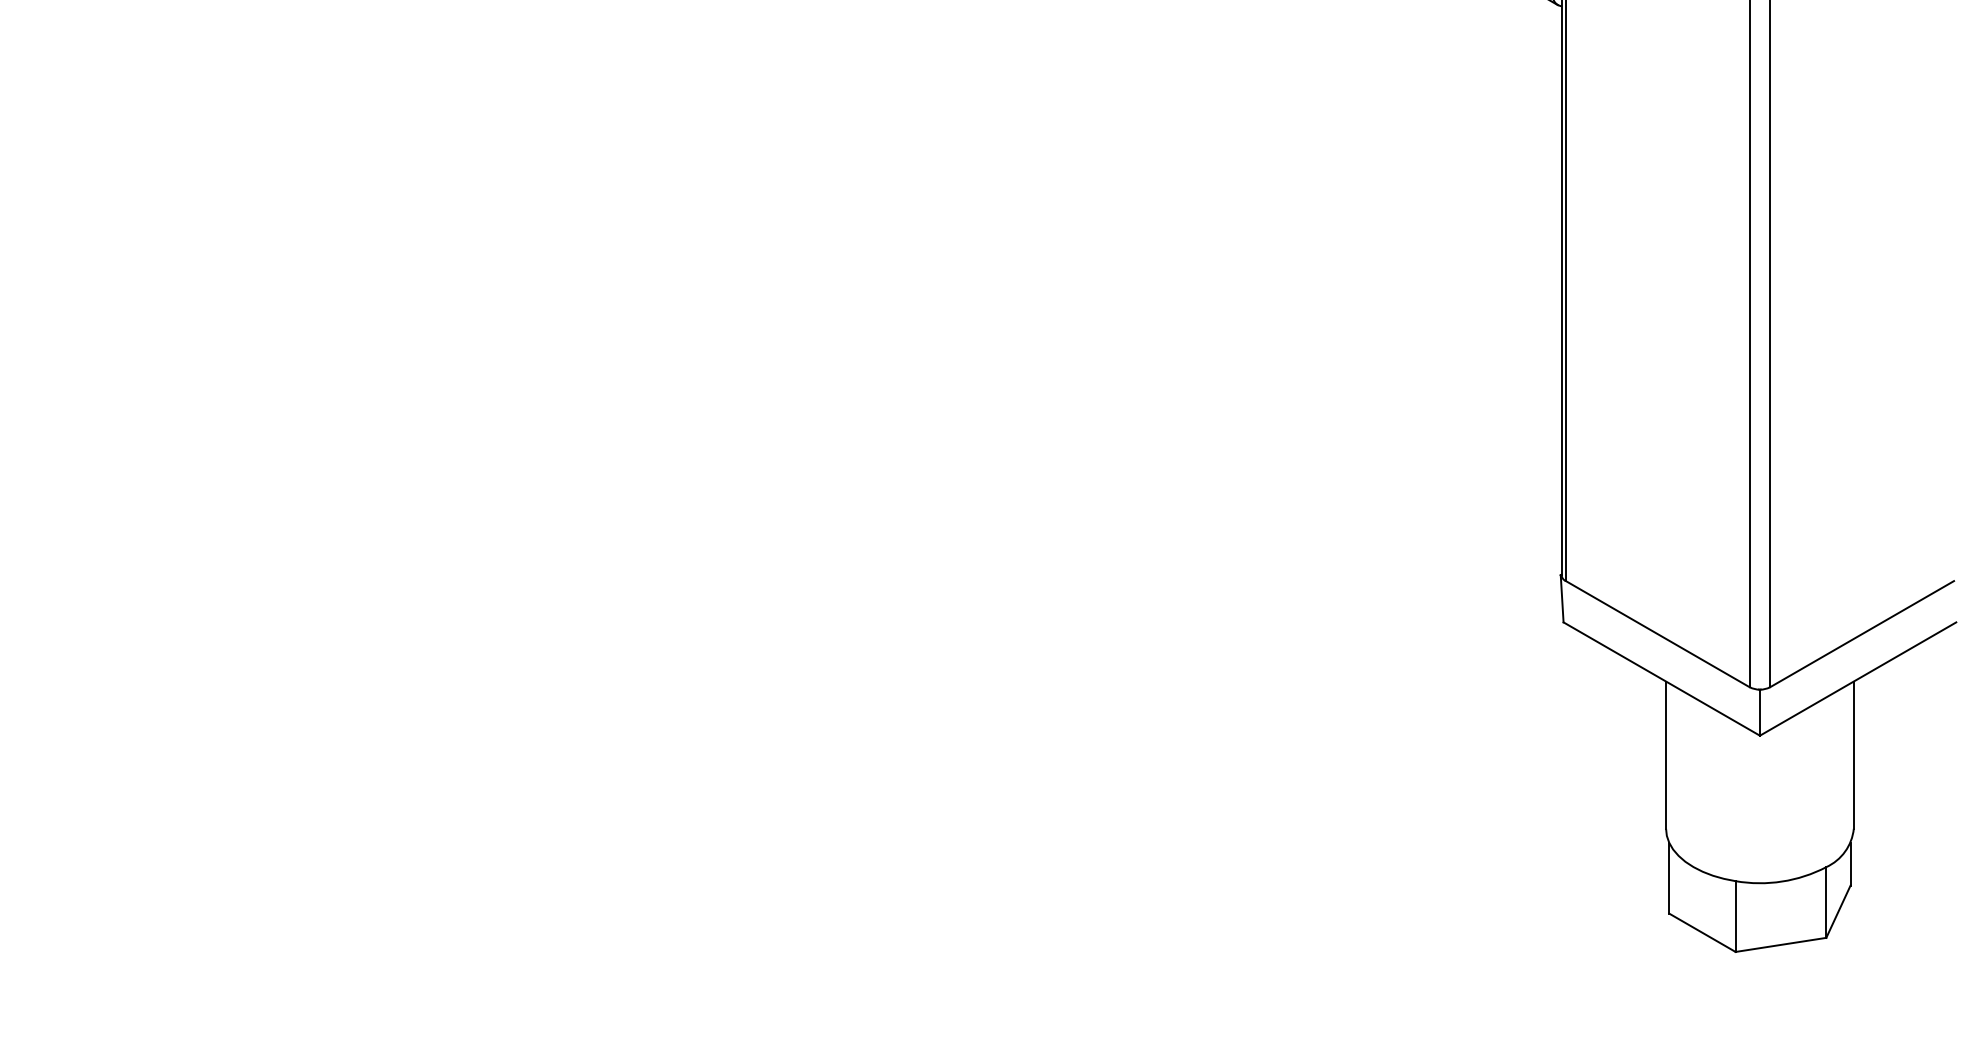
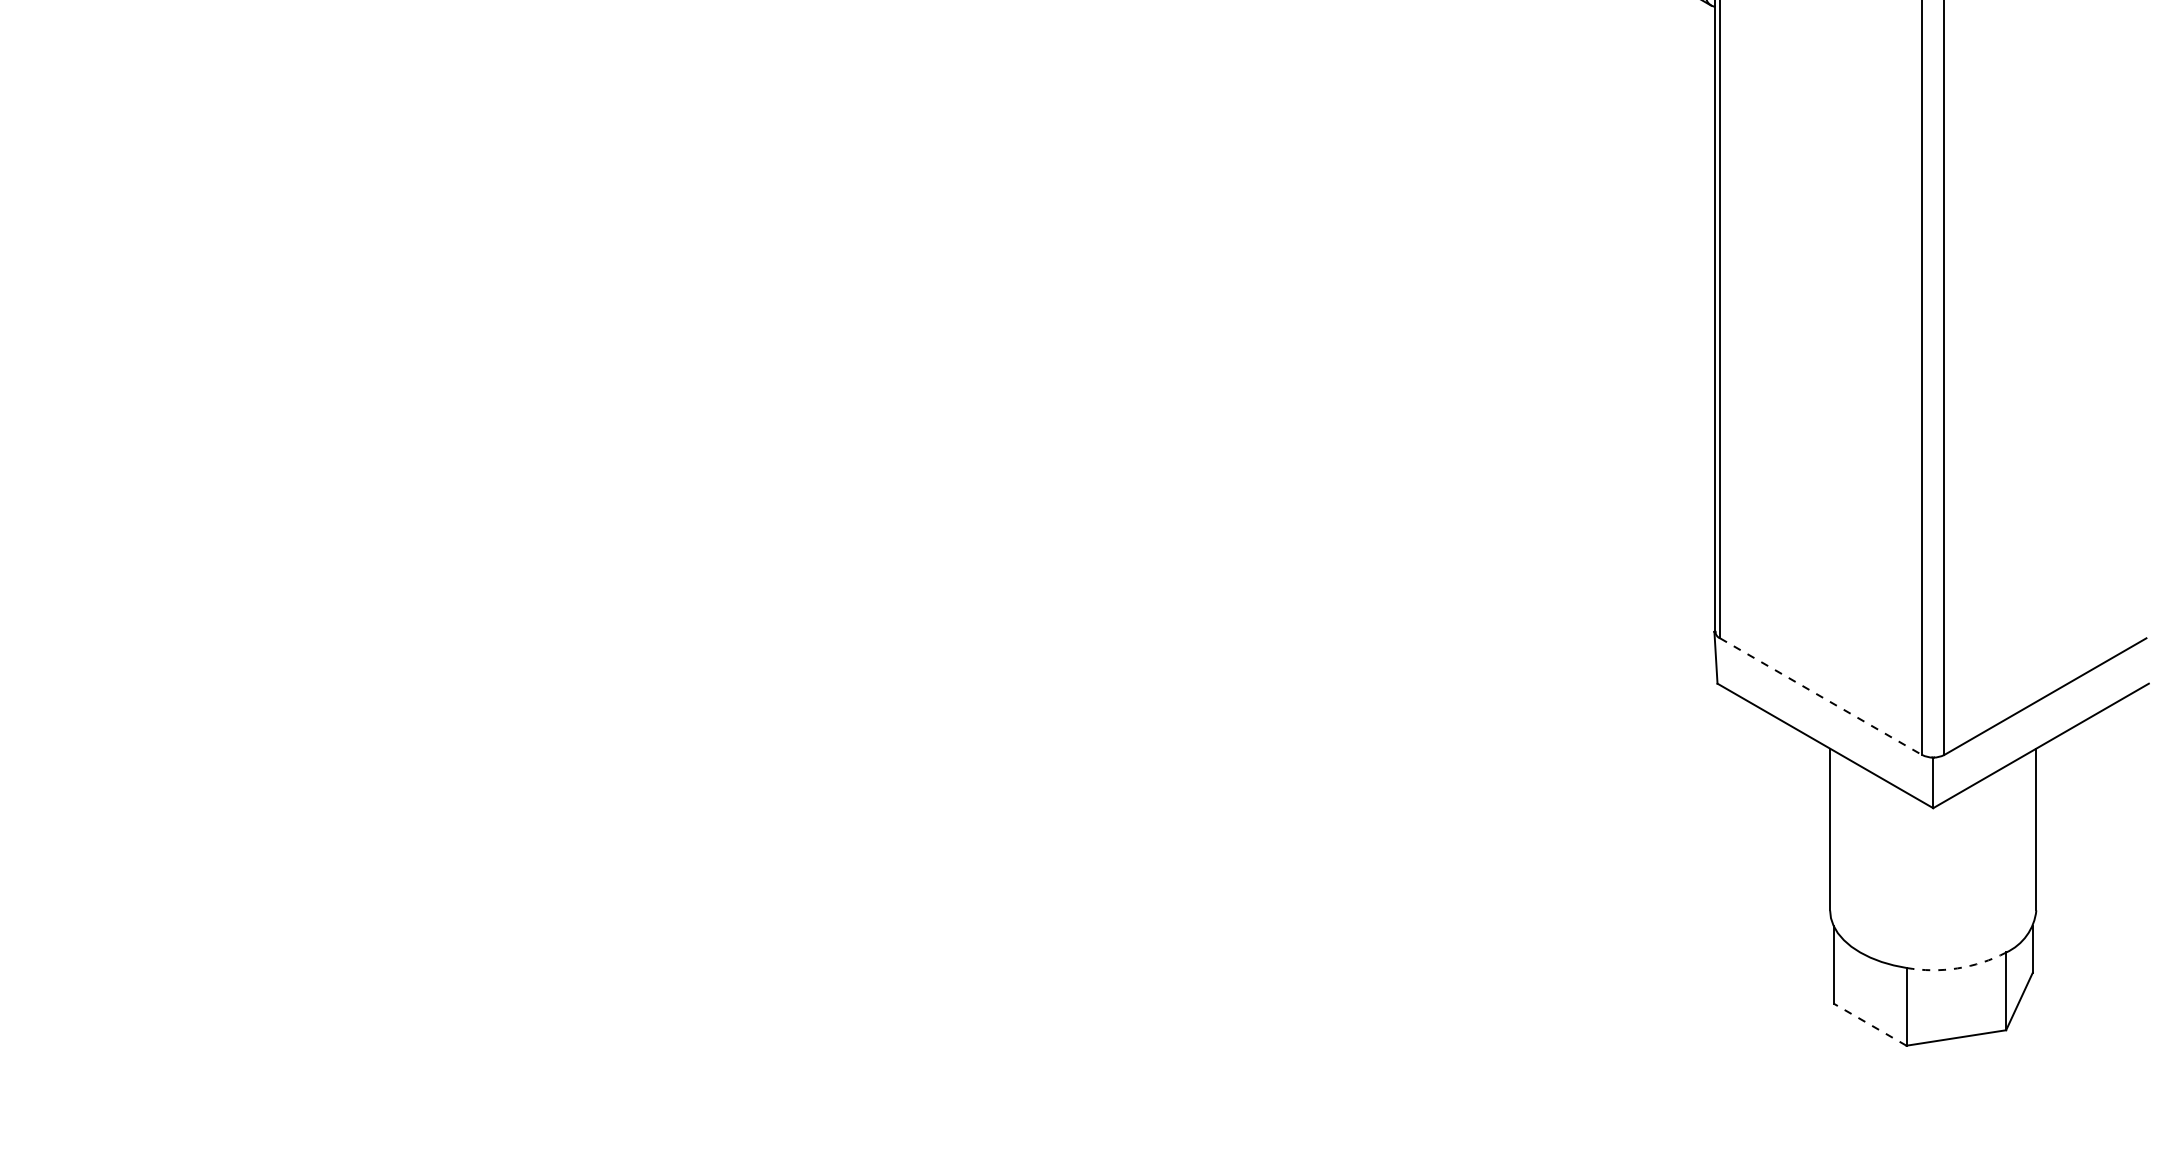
line: (1658, 634) -> (1821, 696), solid -> dashed
arc: (1782, 881) -> (1958, 968), solid -> dashed
line: (1702, 932) -> (1870, 1024), solid -> dashed

